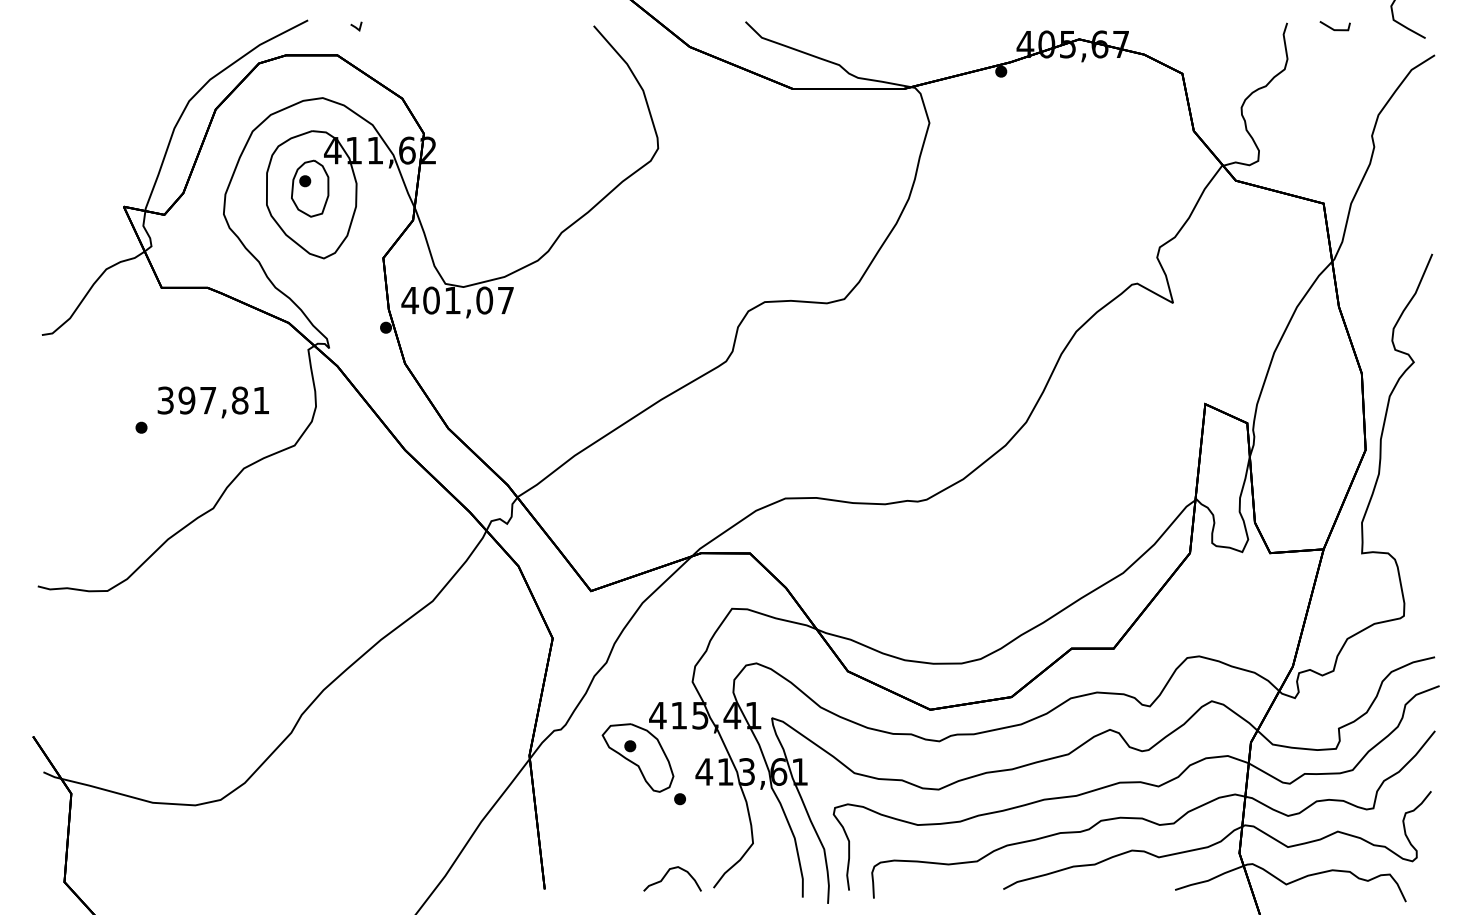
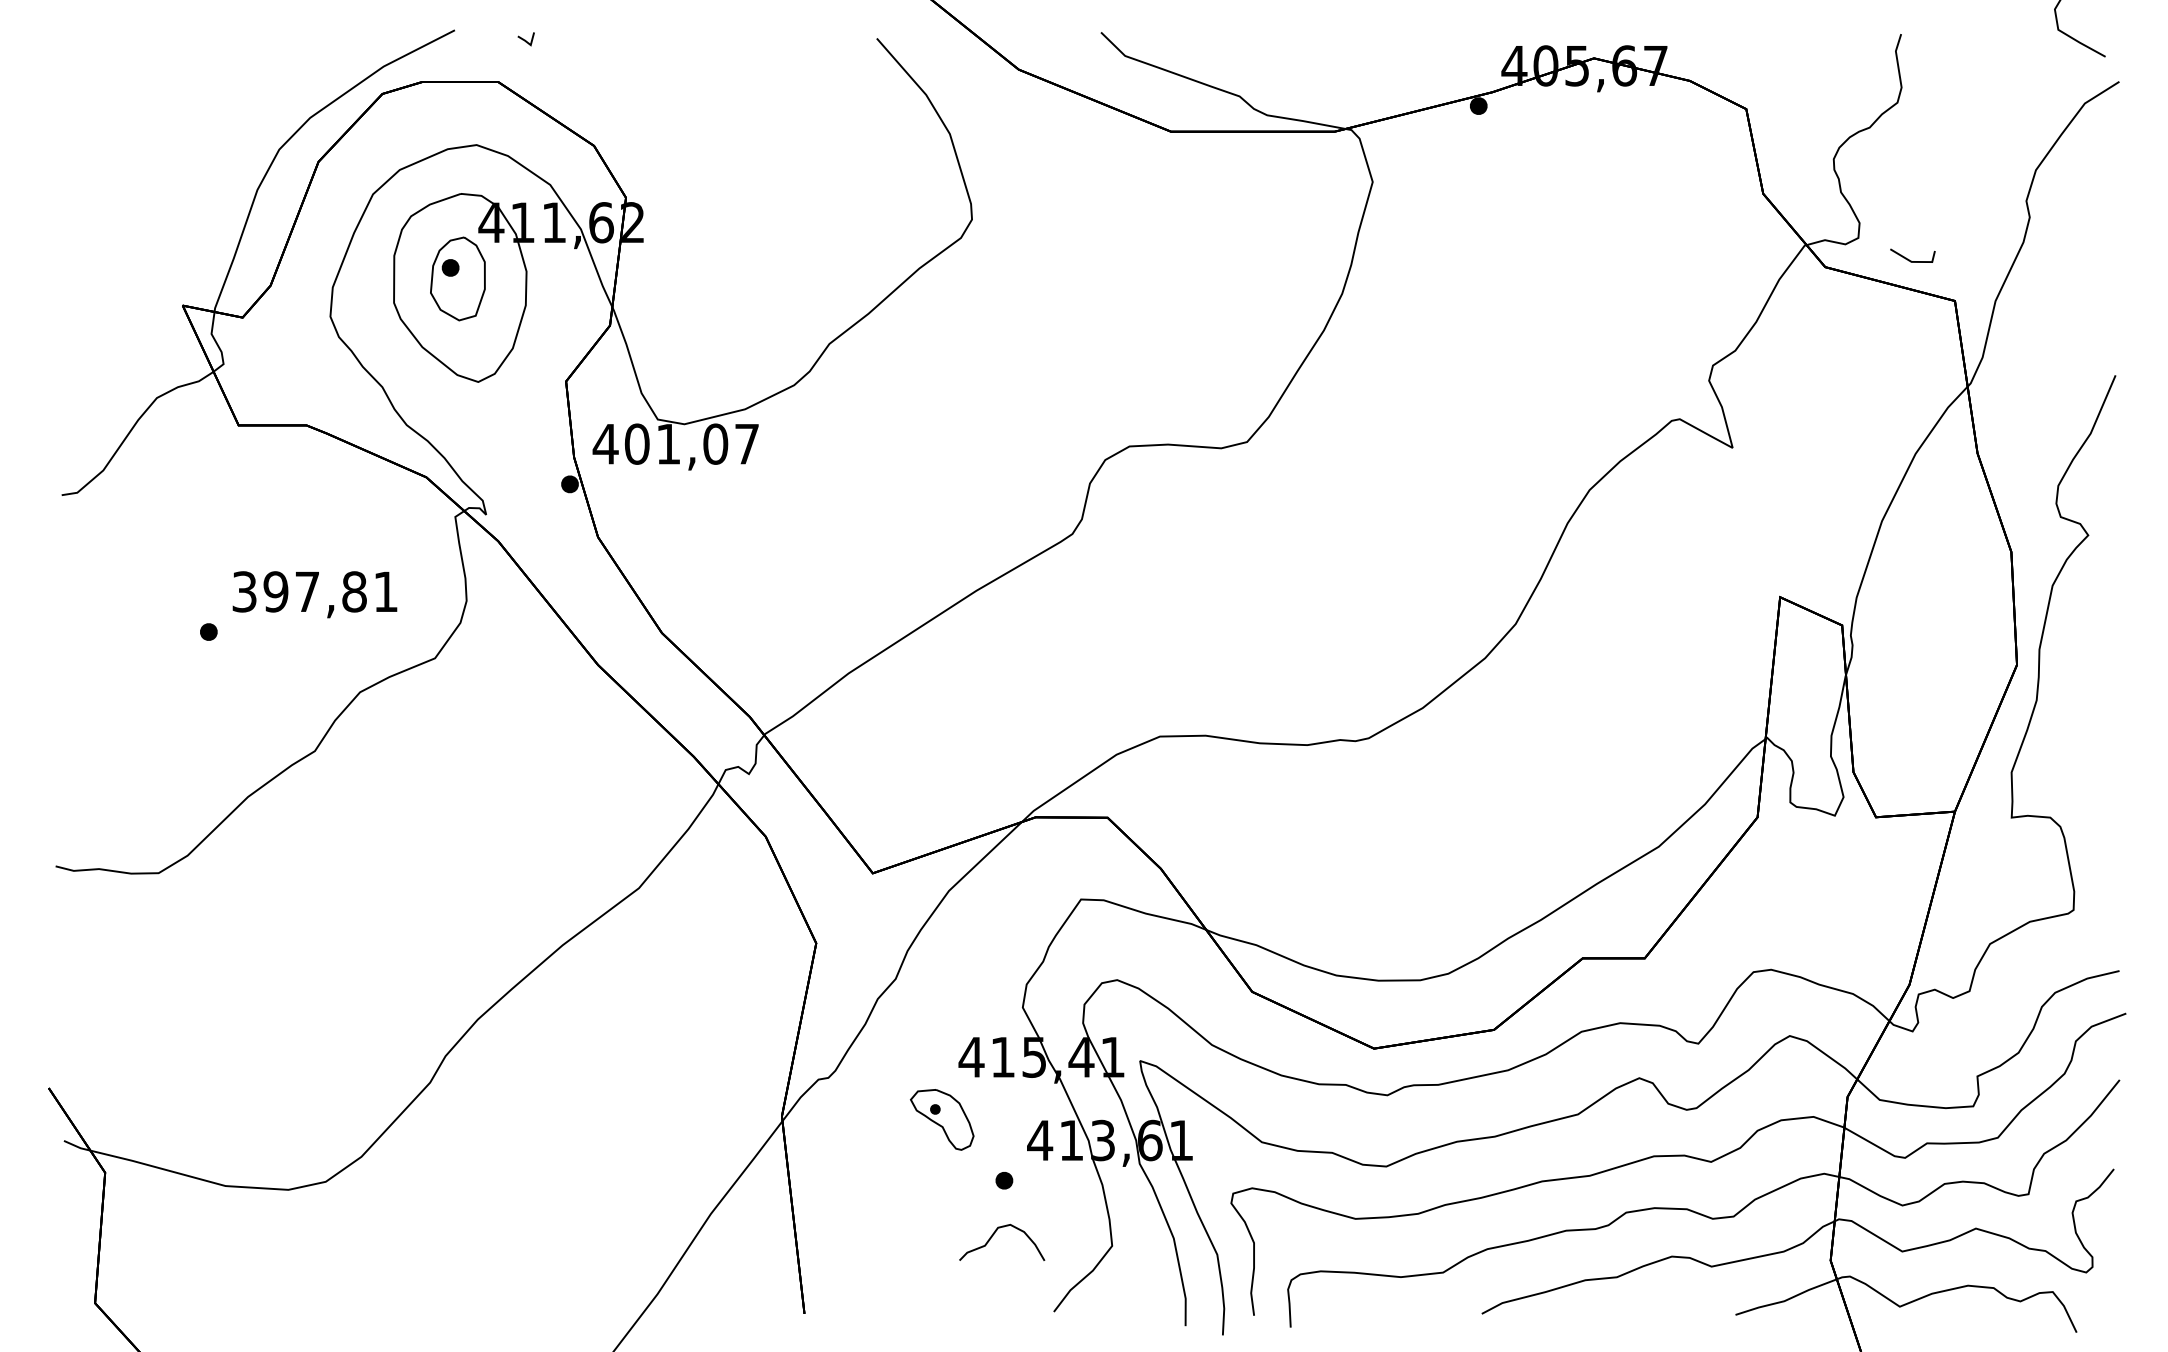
line: (1333, 28) -> (1910, 259), moved
part: (637, 757) -> (941, 1119), size x0.6
curve: (667, 874) -> (994, 1235), moved

